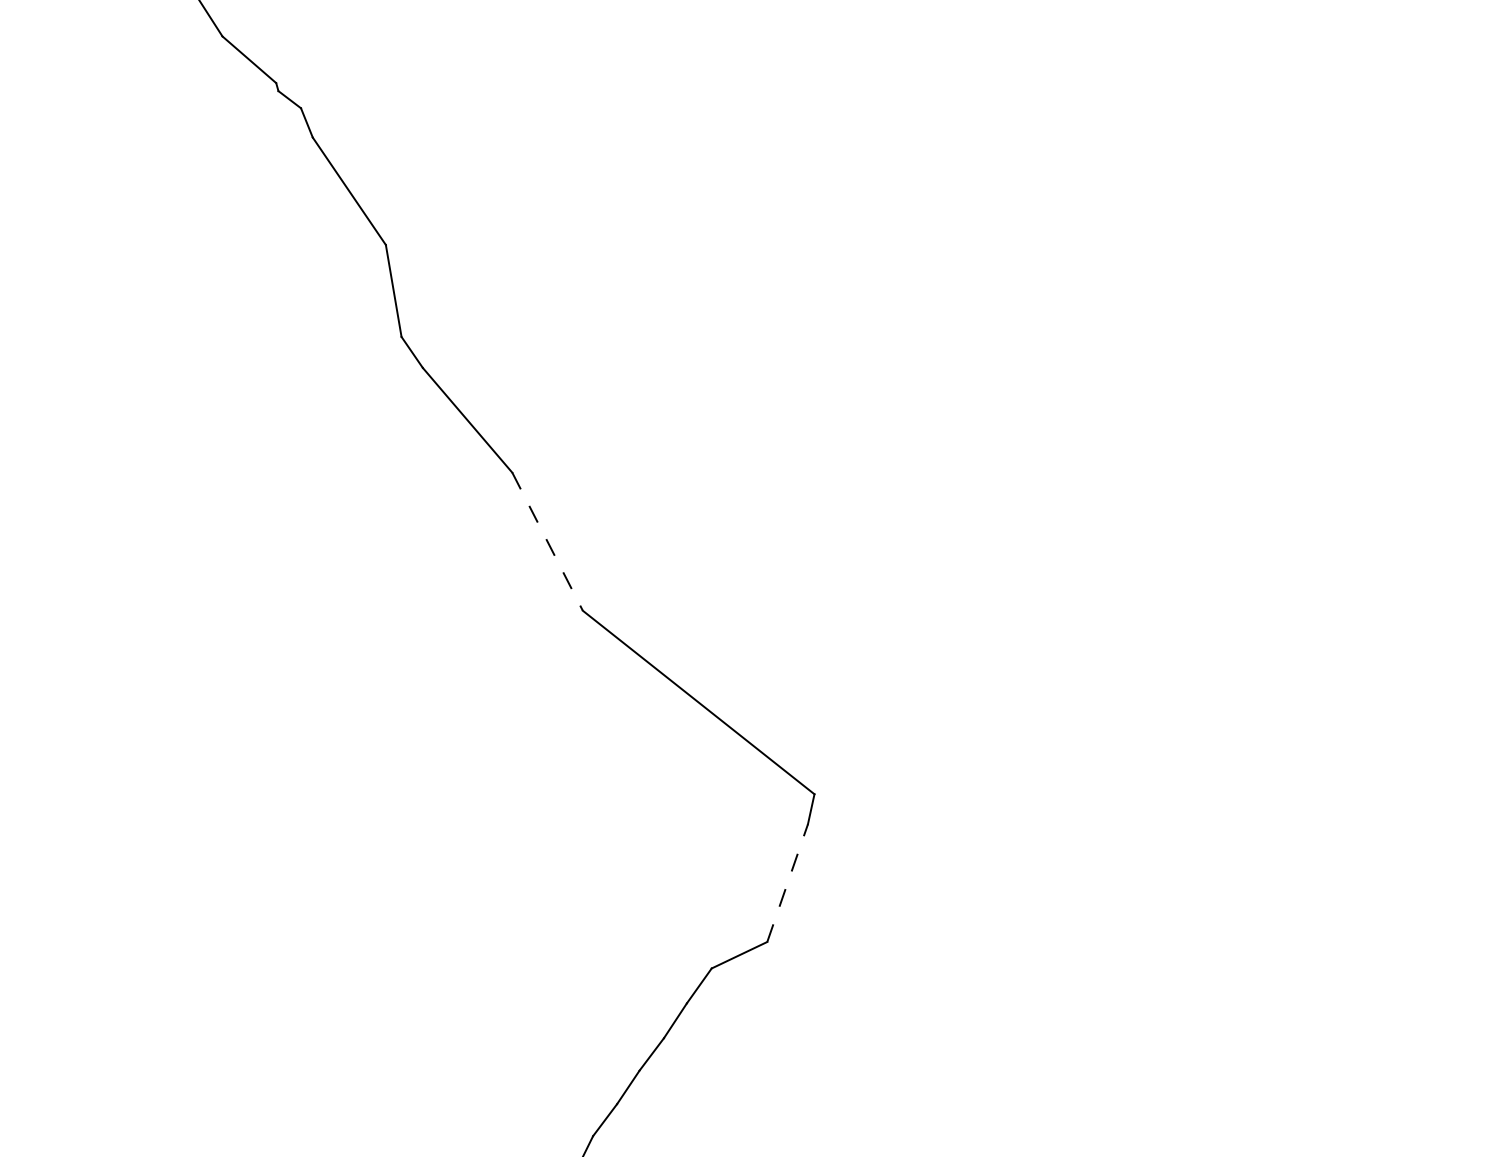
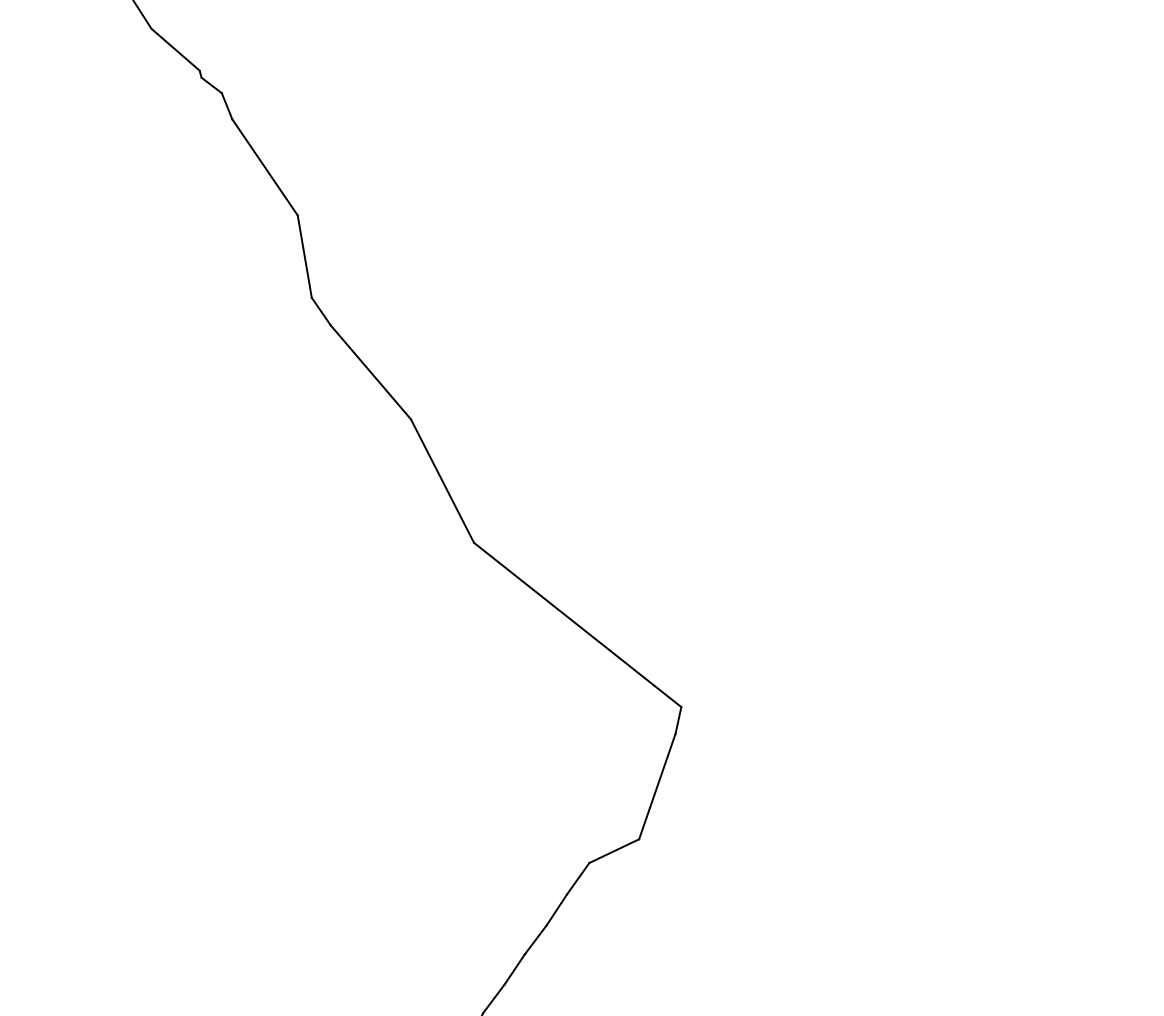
line: (547, 542) -> (442, 481), dashed -> solid
line: (787, 882) -> (657, 786), dashed -> solid

